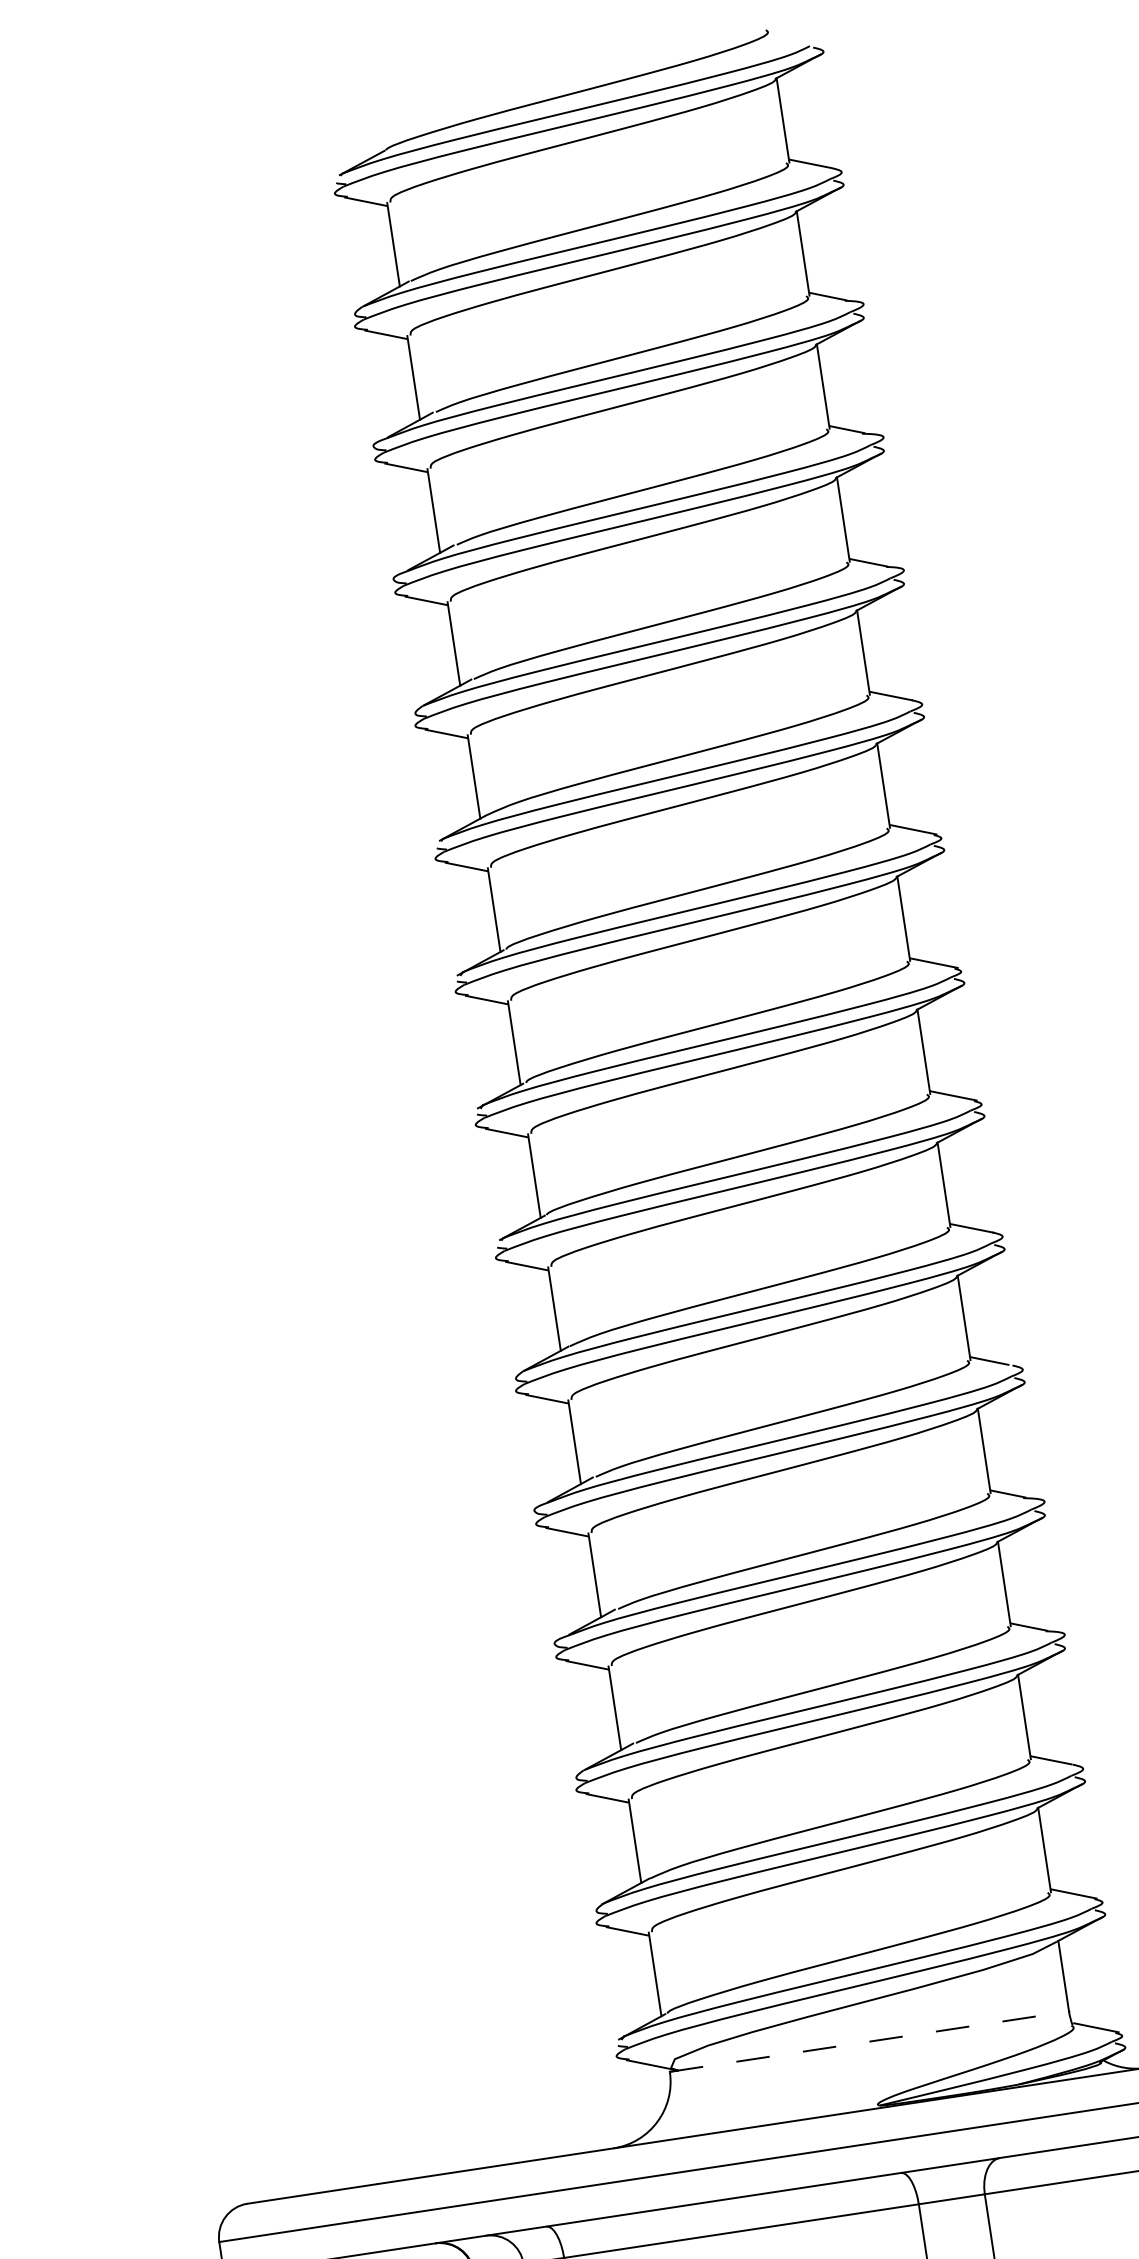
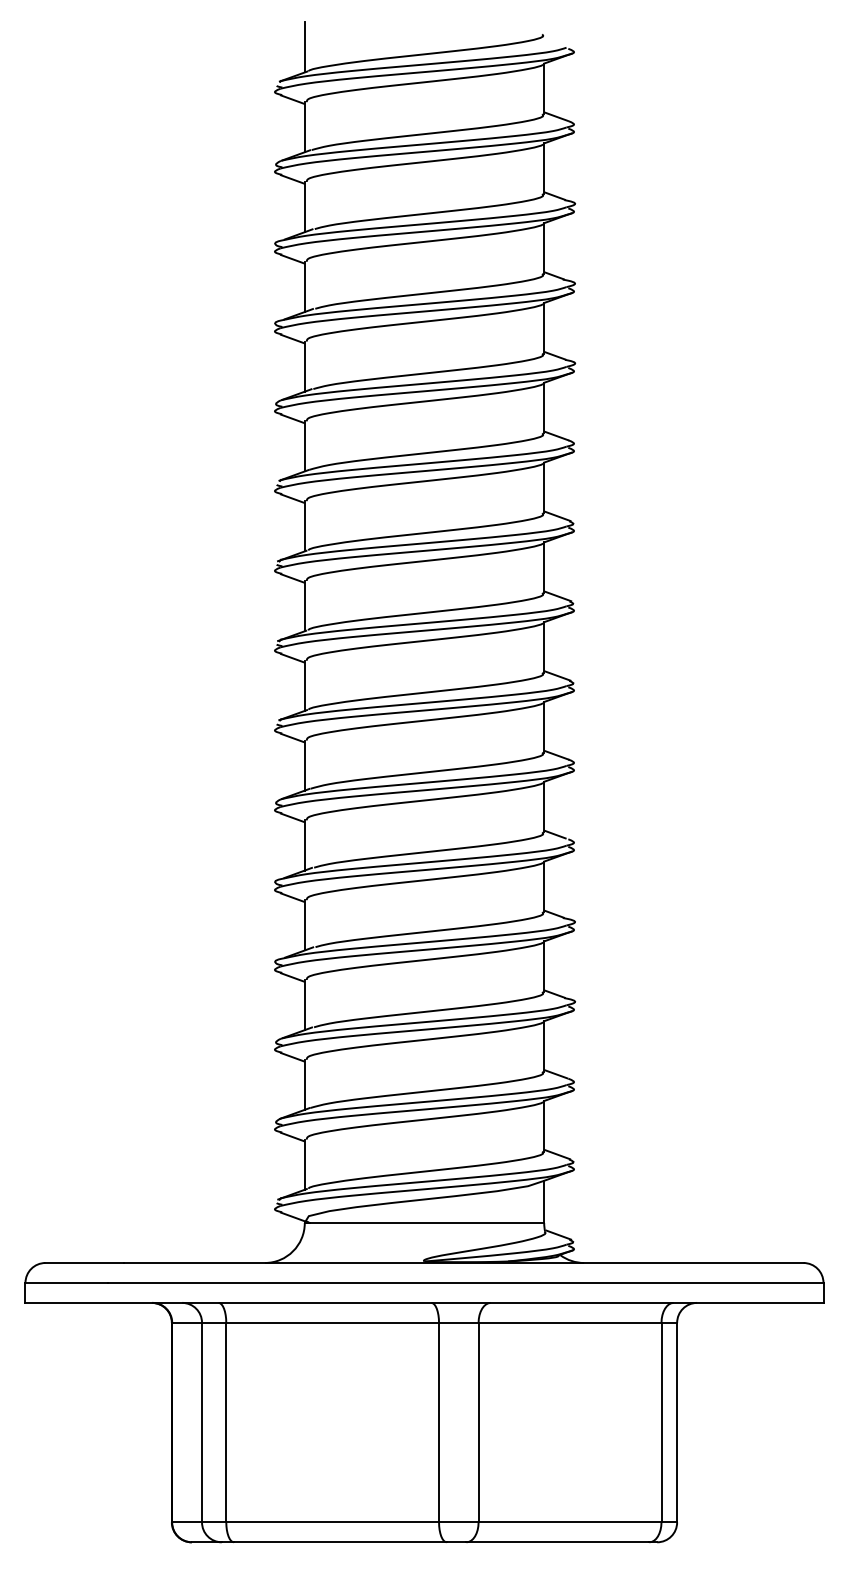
line: (372, 111) -> (304, 47), added
line: (869, 2042) -> (424, 1223), dashed -> solid

